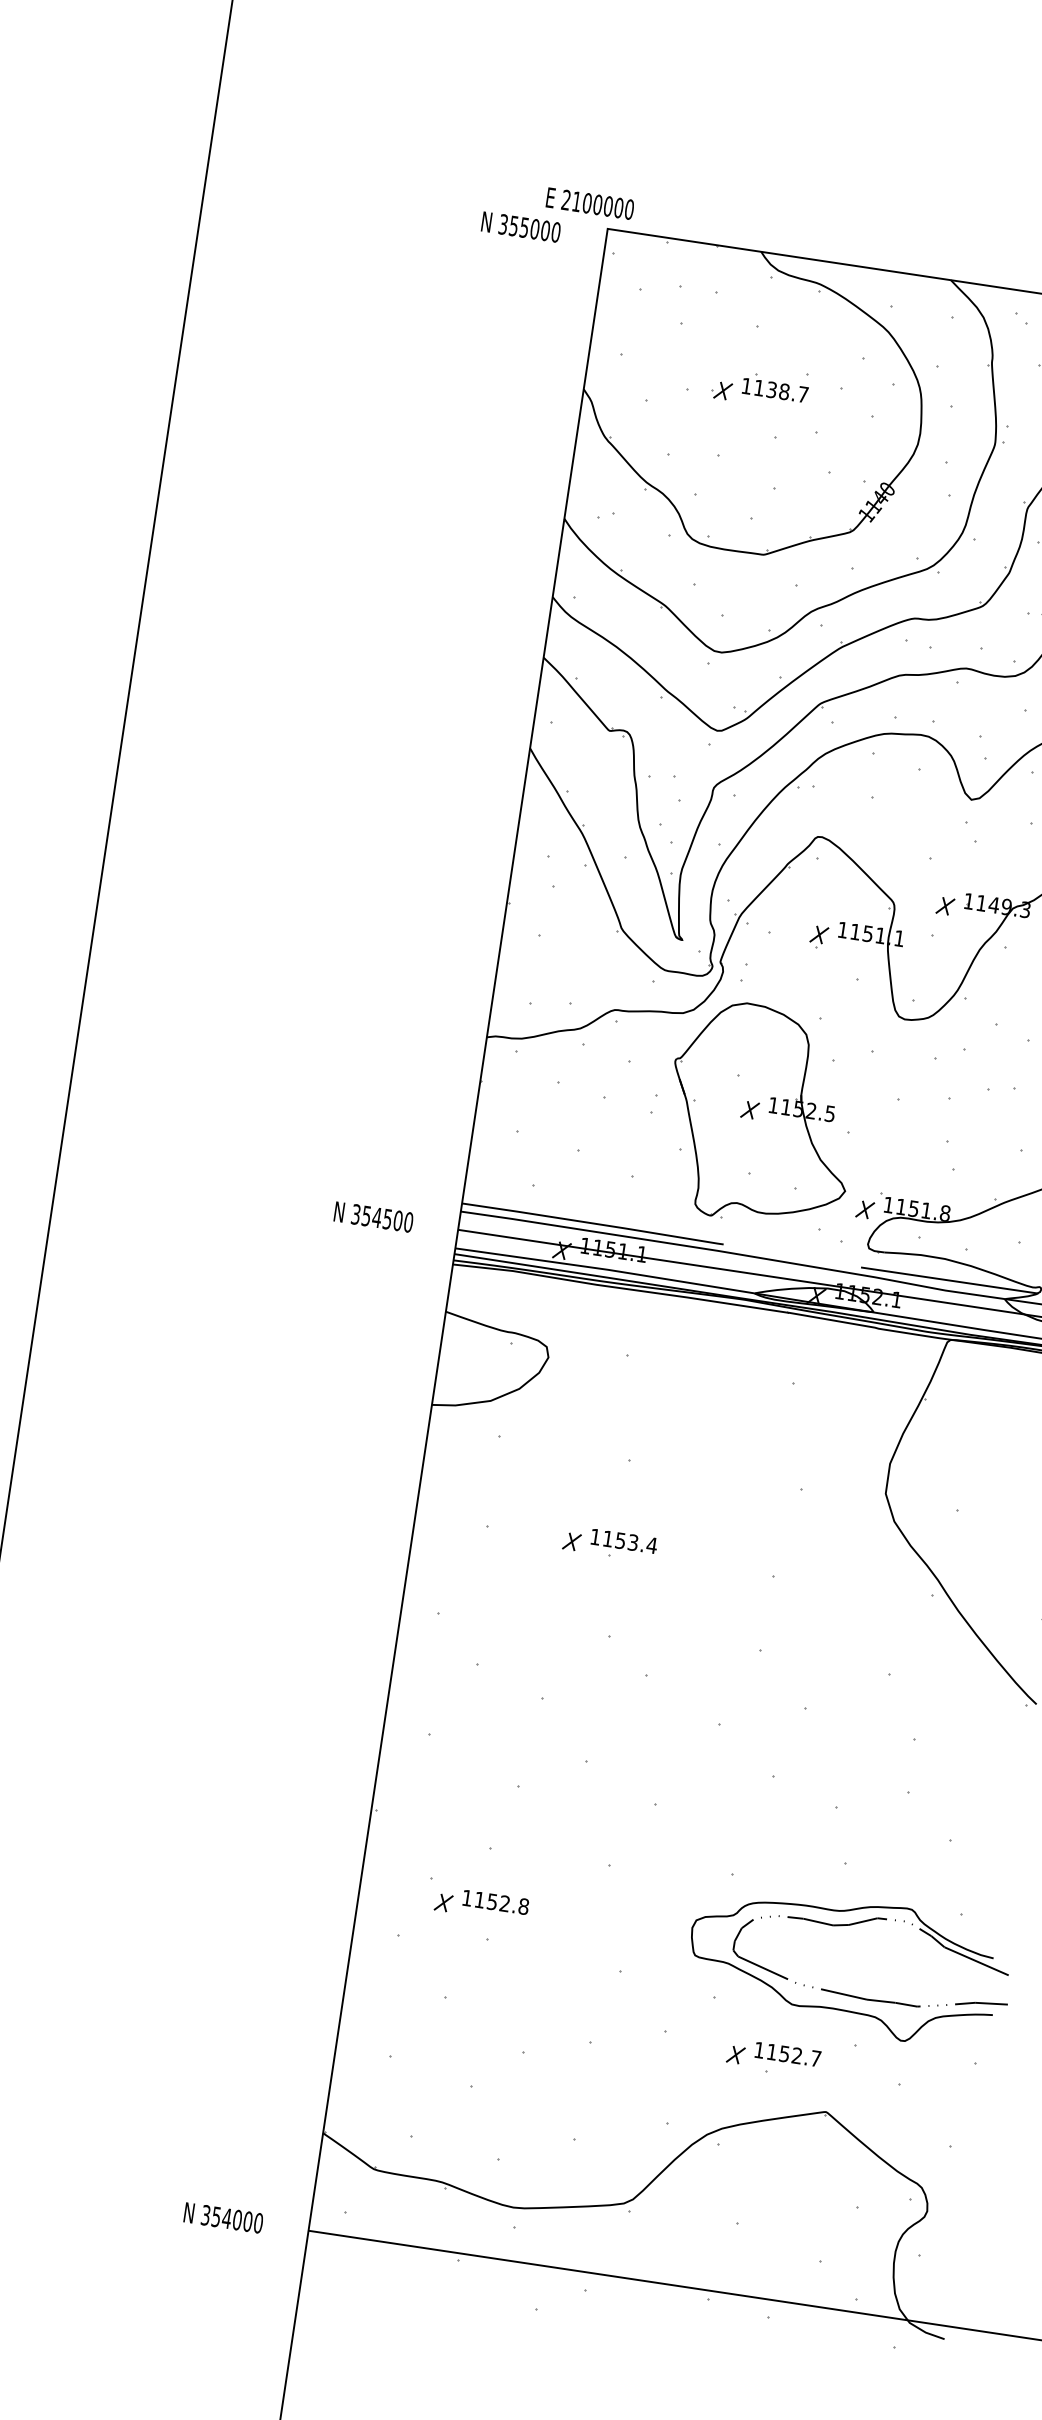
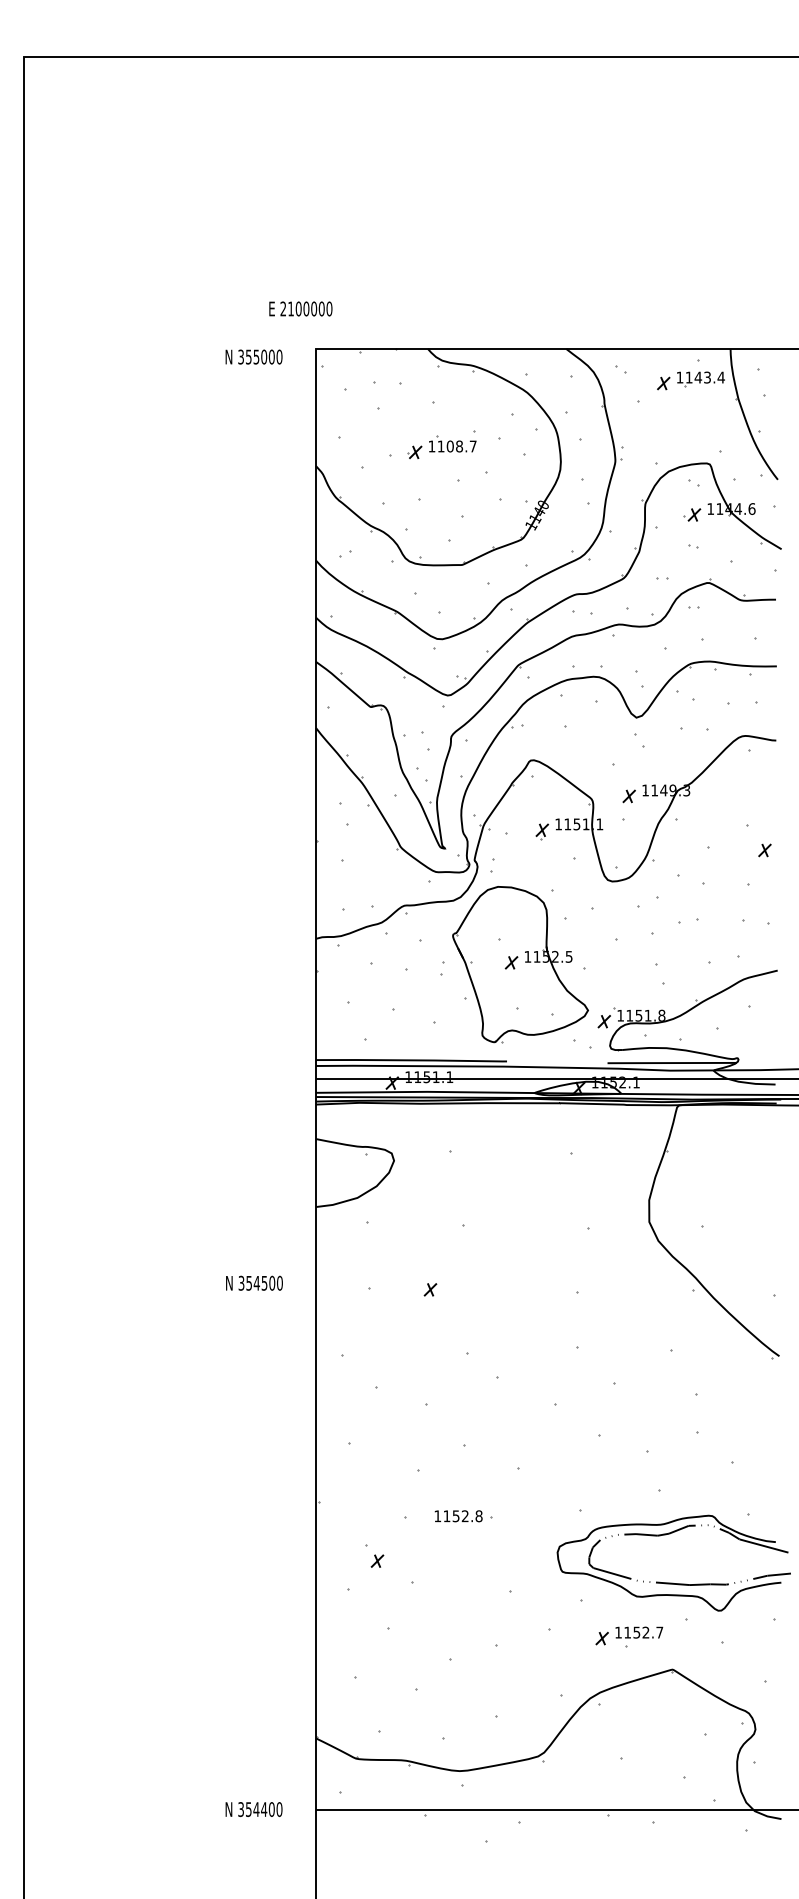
text: (589, 203) -> (300, 308), moved
text: (770, 389) -> (449, 446), 1138.7 -> 1108.7
text: (373, 1216) -> (254, 1282), moved
part: (623, 1546) -> (467, 1287), removed
text: (495, 1902) -> (458, 1516), moved
text: (237, 2220) -> (264, 1809), 354000 -> 354400

